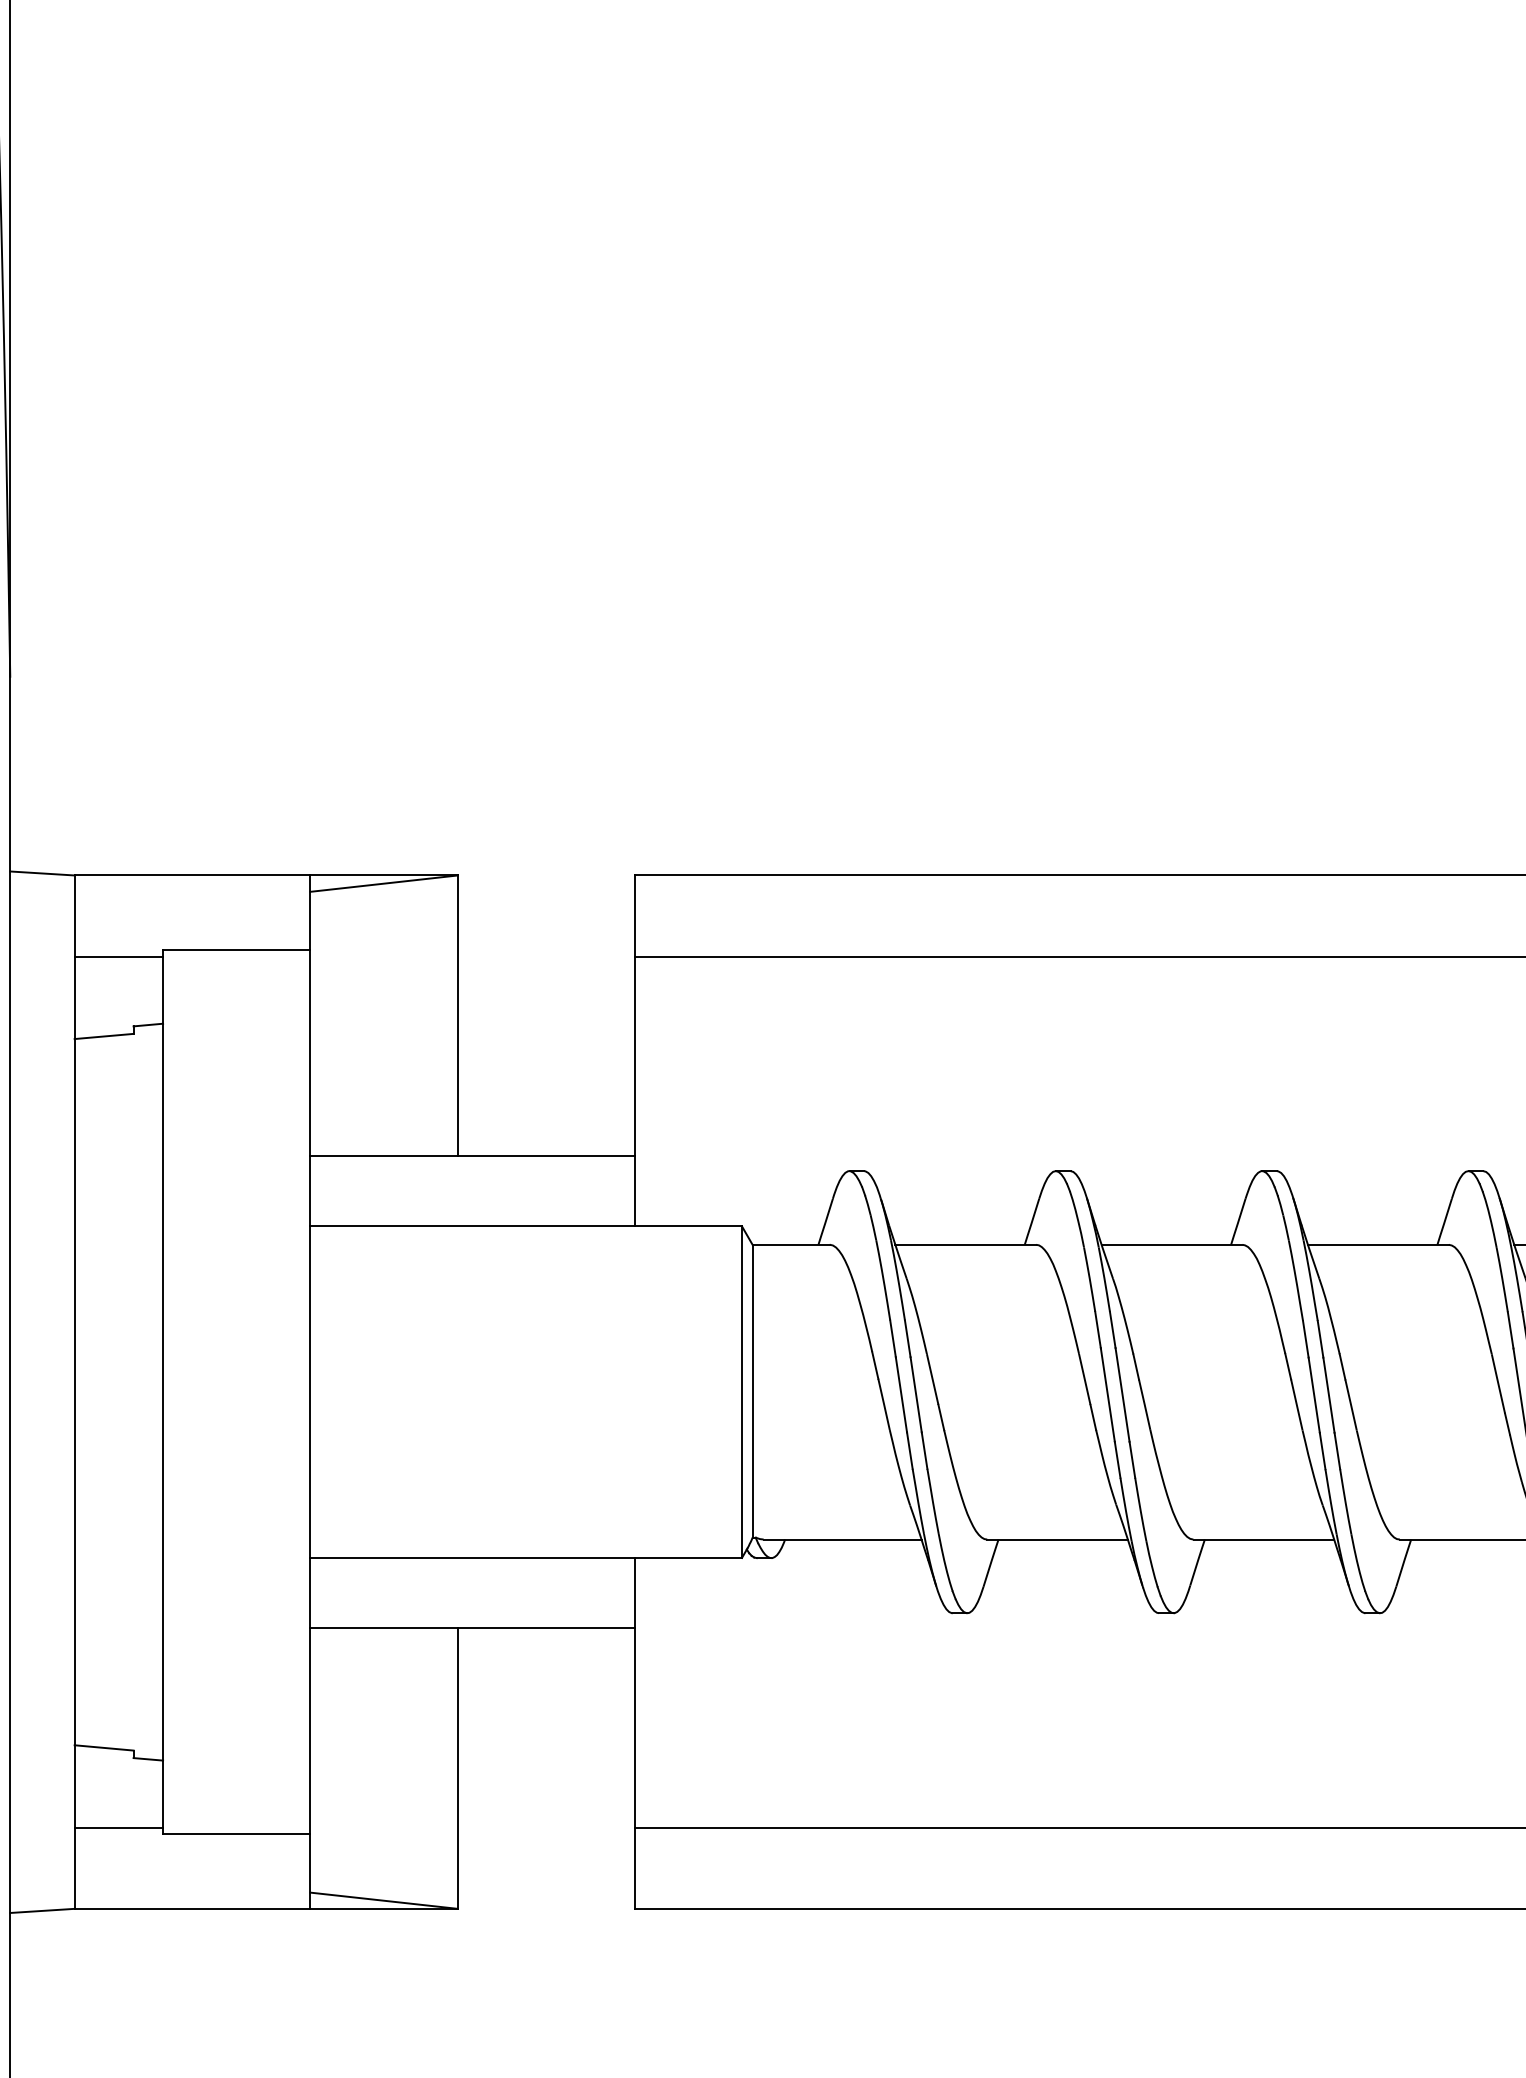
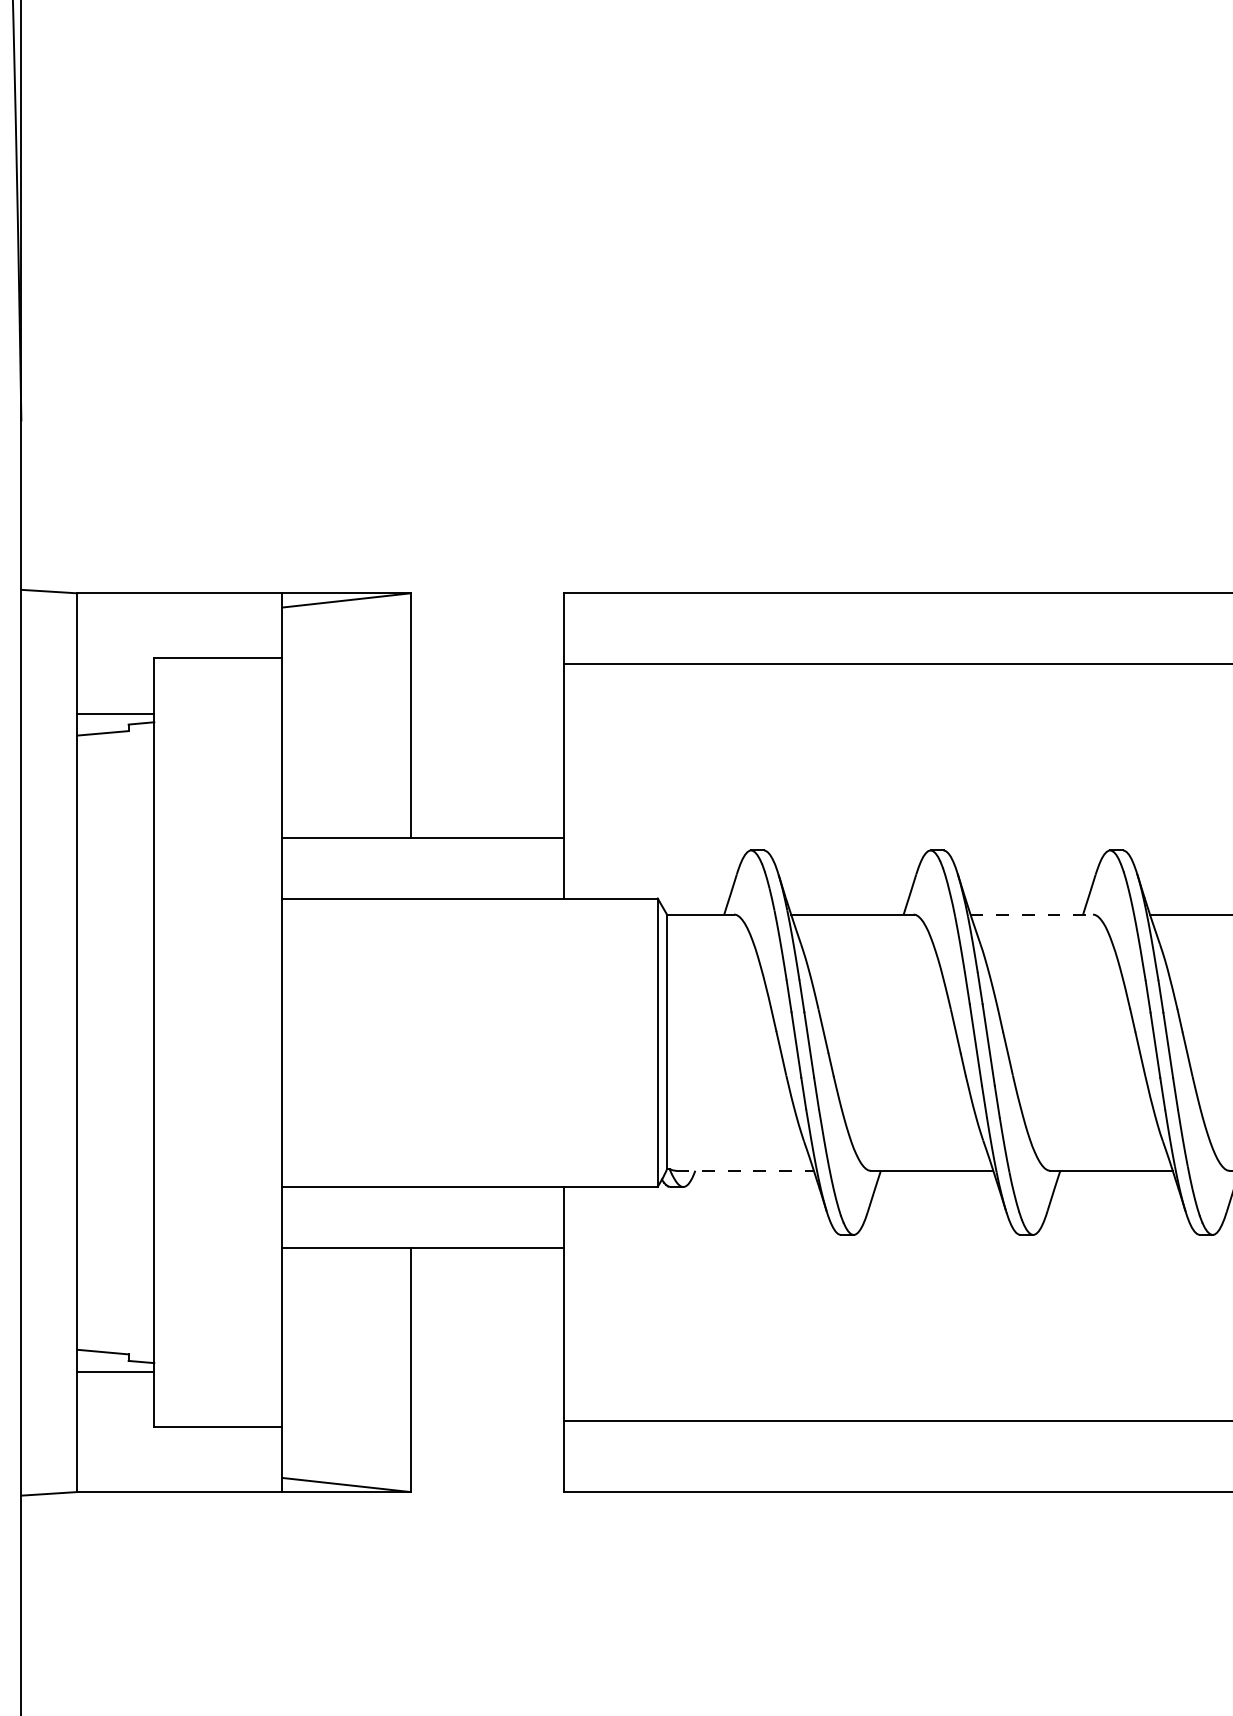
line: (118, 956) -> (115, 713), moved
line: (1172, 1244) -> (1032, 914), solid -> dashed
line: (843, 1539) -> (746, 1170), solid -> dashed
line: (118, 1827) -> (115, 1371), moved

